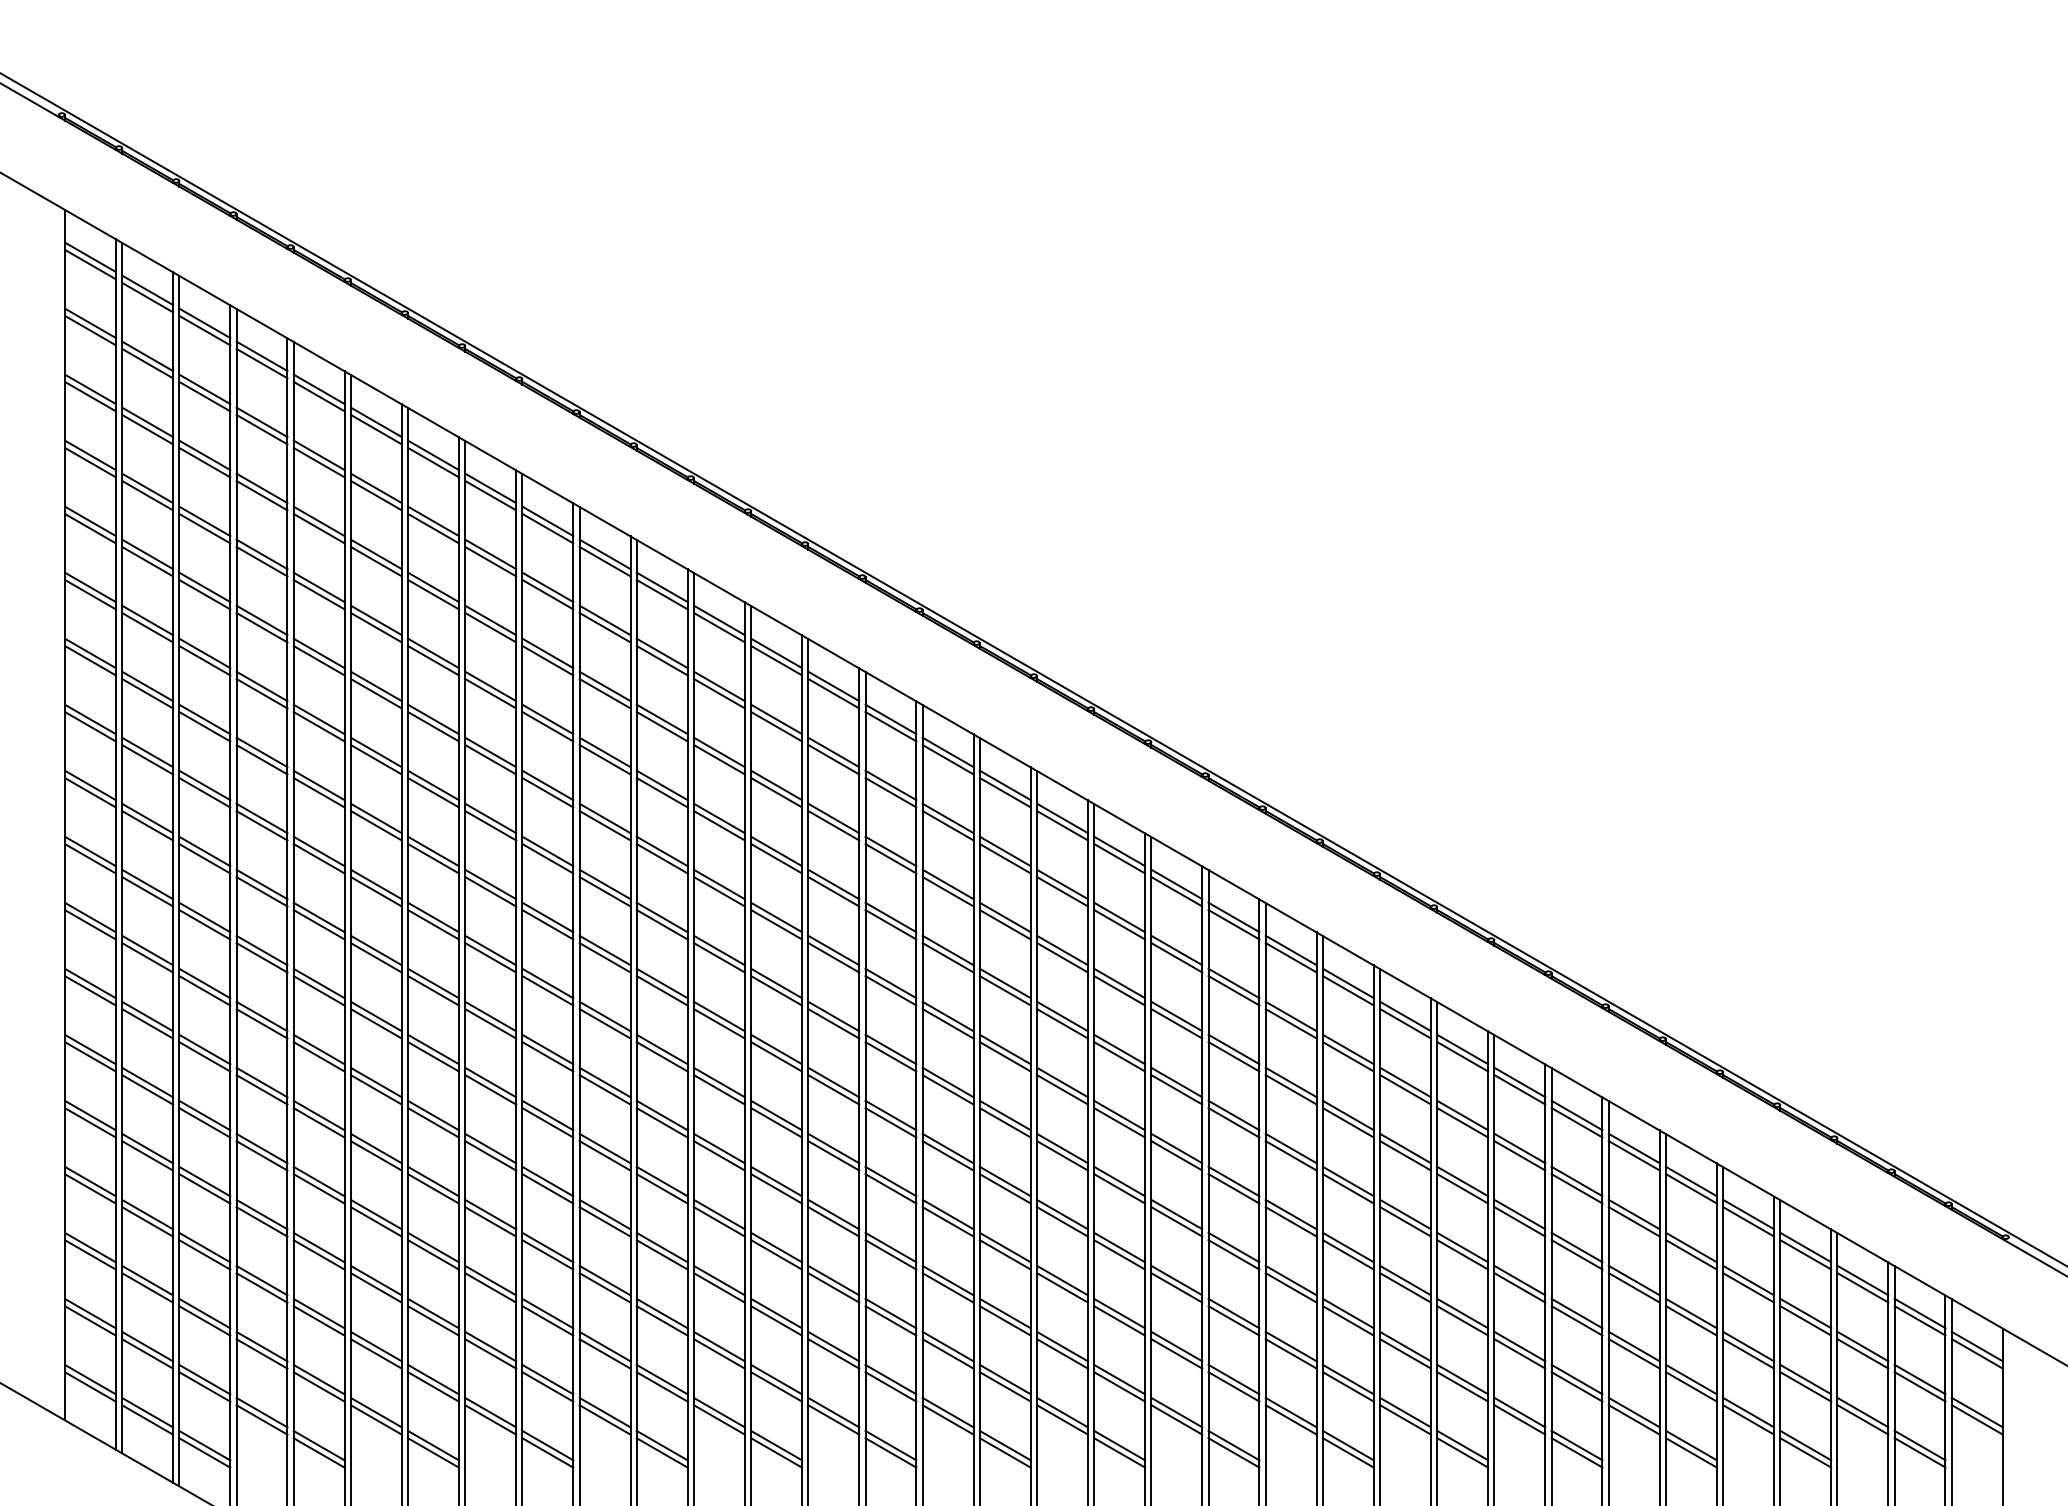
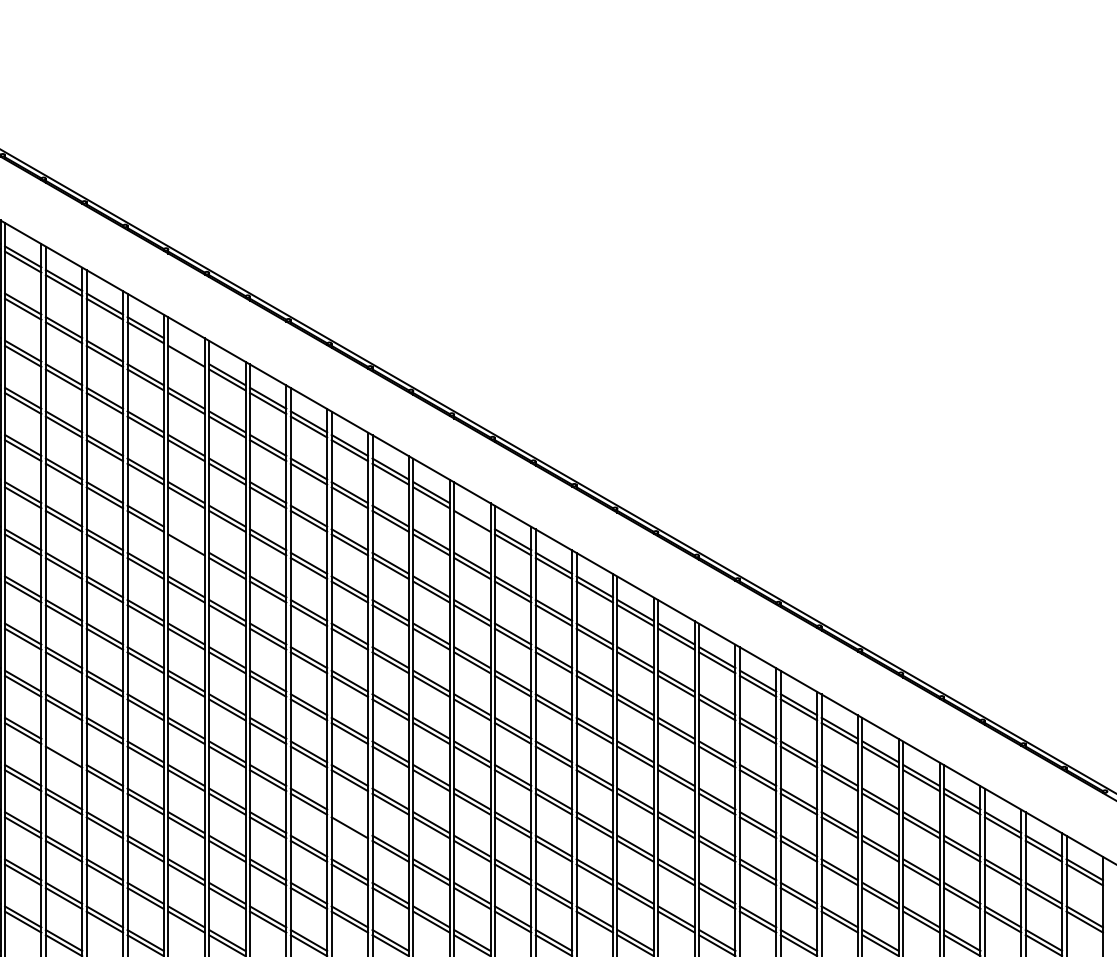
line: (718, 620) -> (185, 351), removed
line: (1119, 851) -> (472, 516), removed
line: (718, 884) -> (185, 539), removed
line: (547, 1181) -> (63, 751), removed
line: (947, 1280) -> (349, 822), removed

